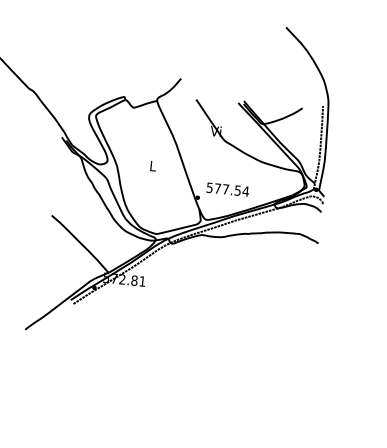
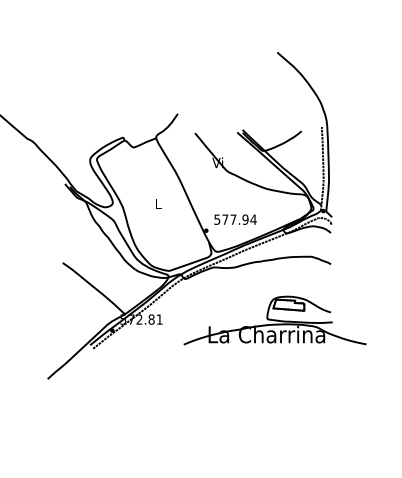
text: (237, 190) -> (245, 219), 577.54 -> 577.94
part: (256, 293) -> (274, 320), added

